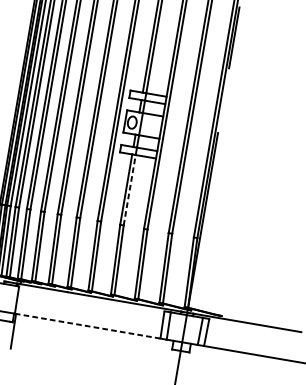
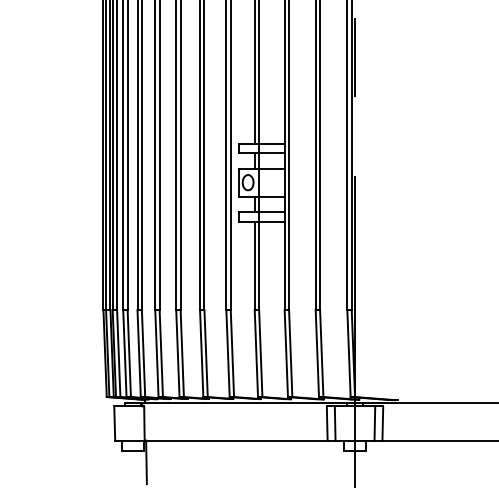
line: (130, 190) -> (259, 265), dashed -> solid
line: (87, 326) -> (235, 440), dashed -> solid

